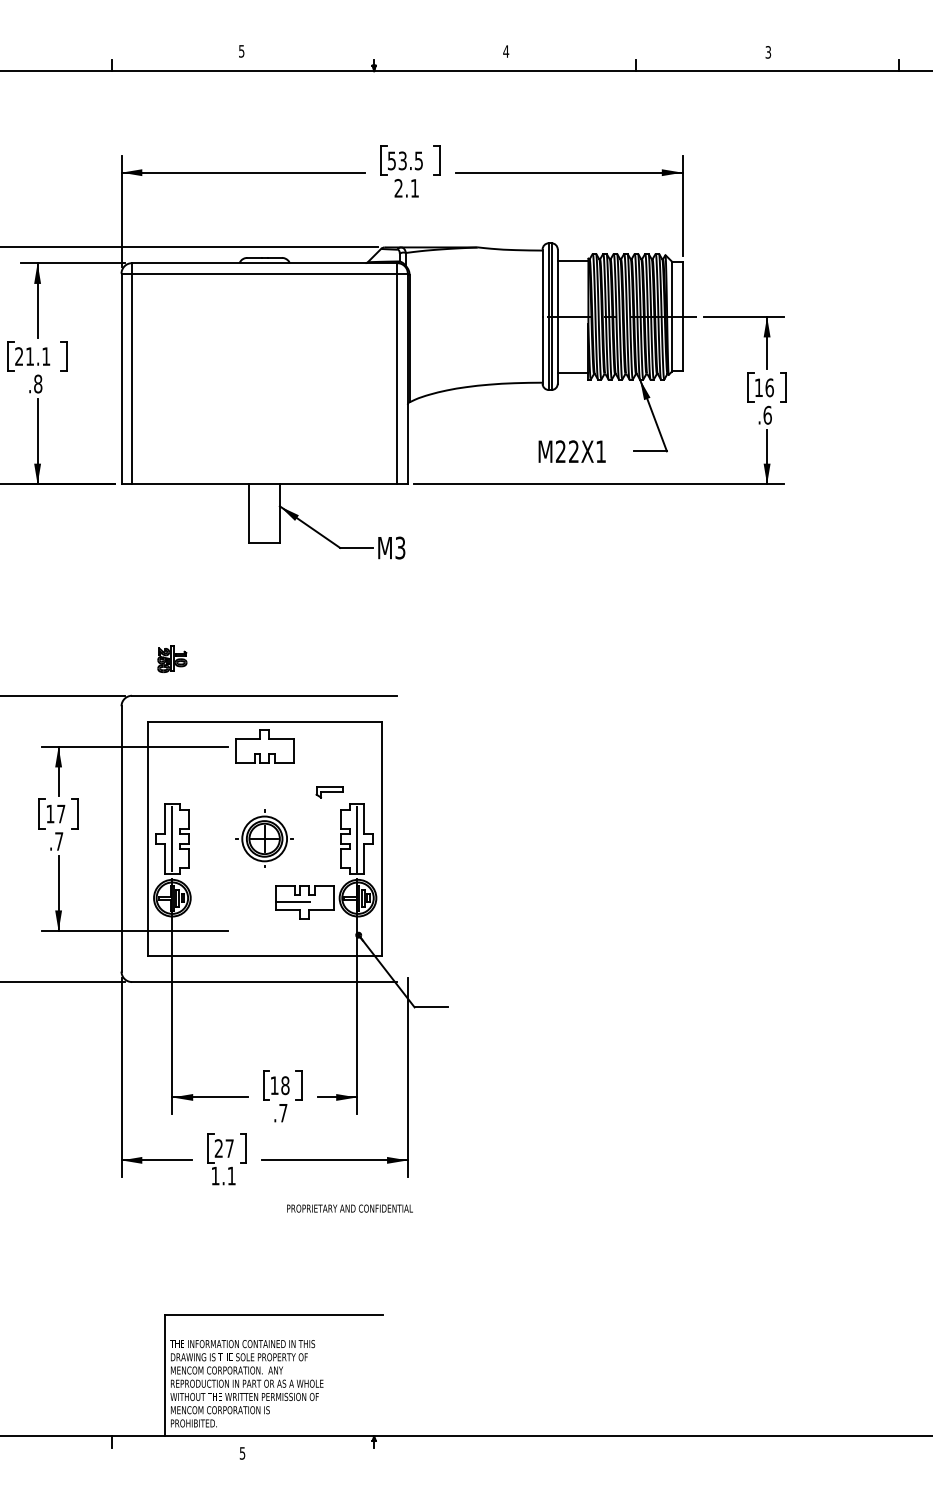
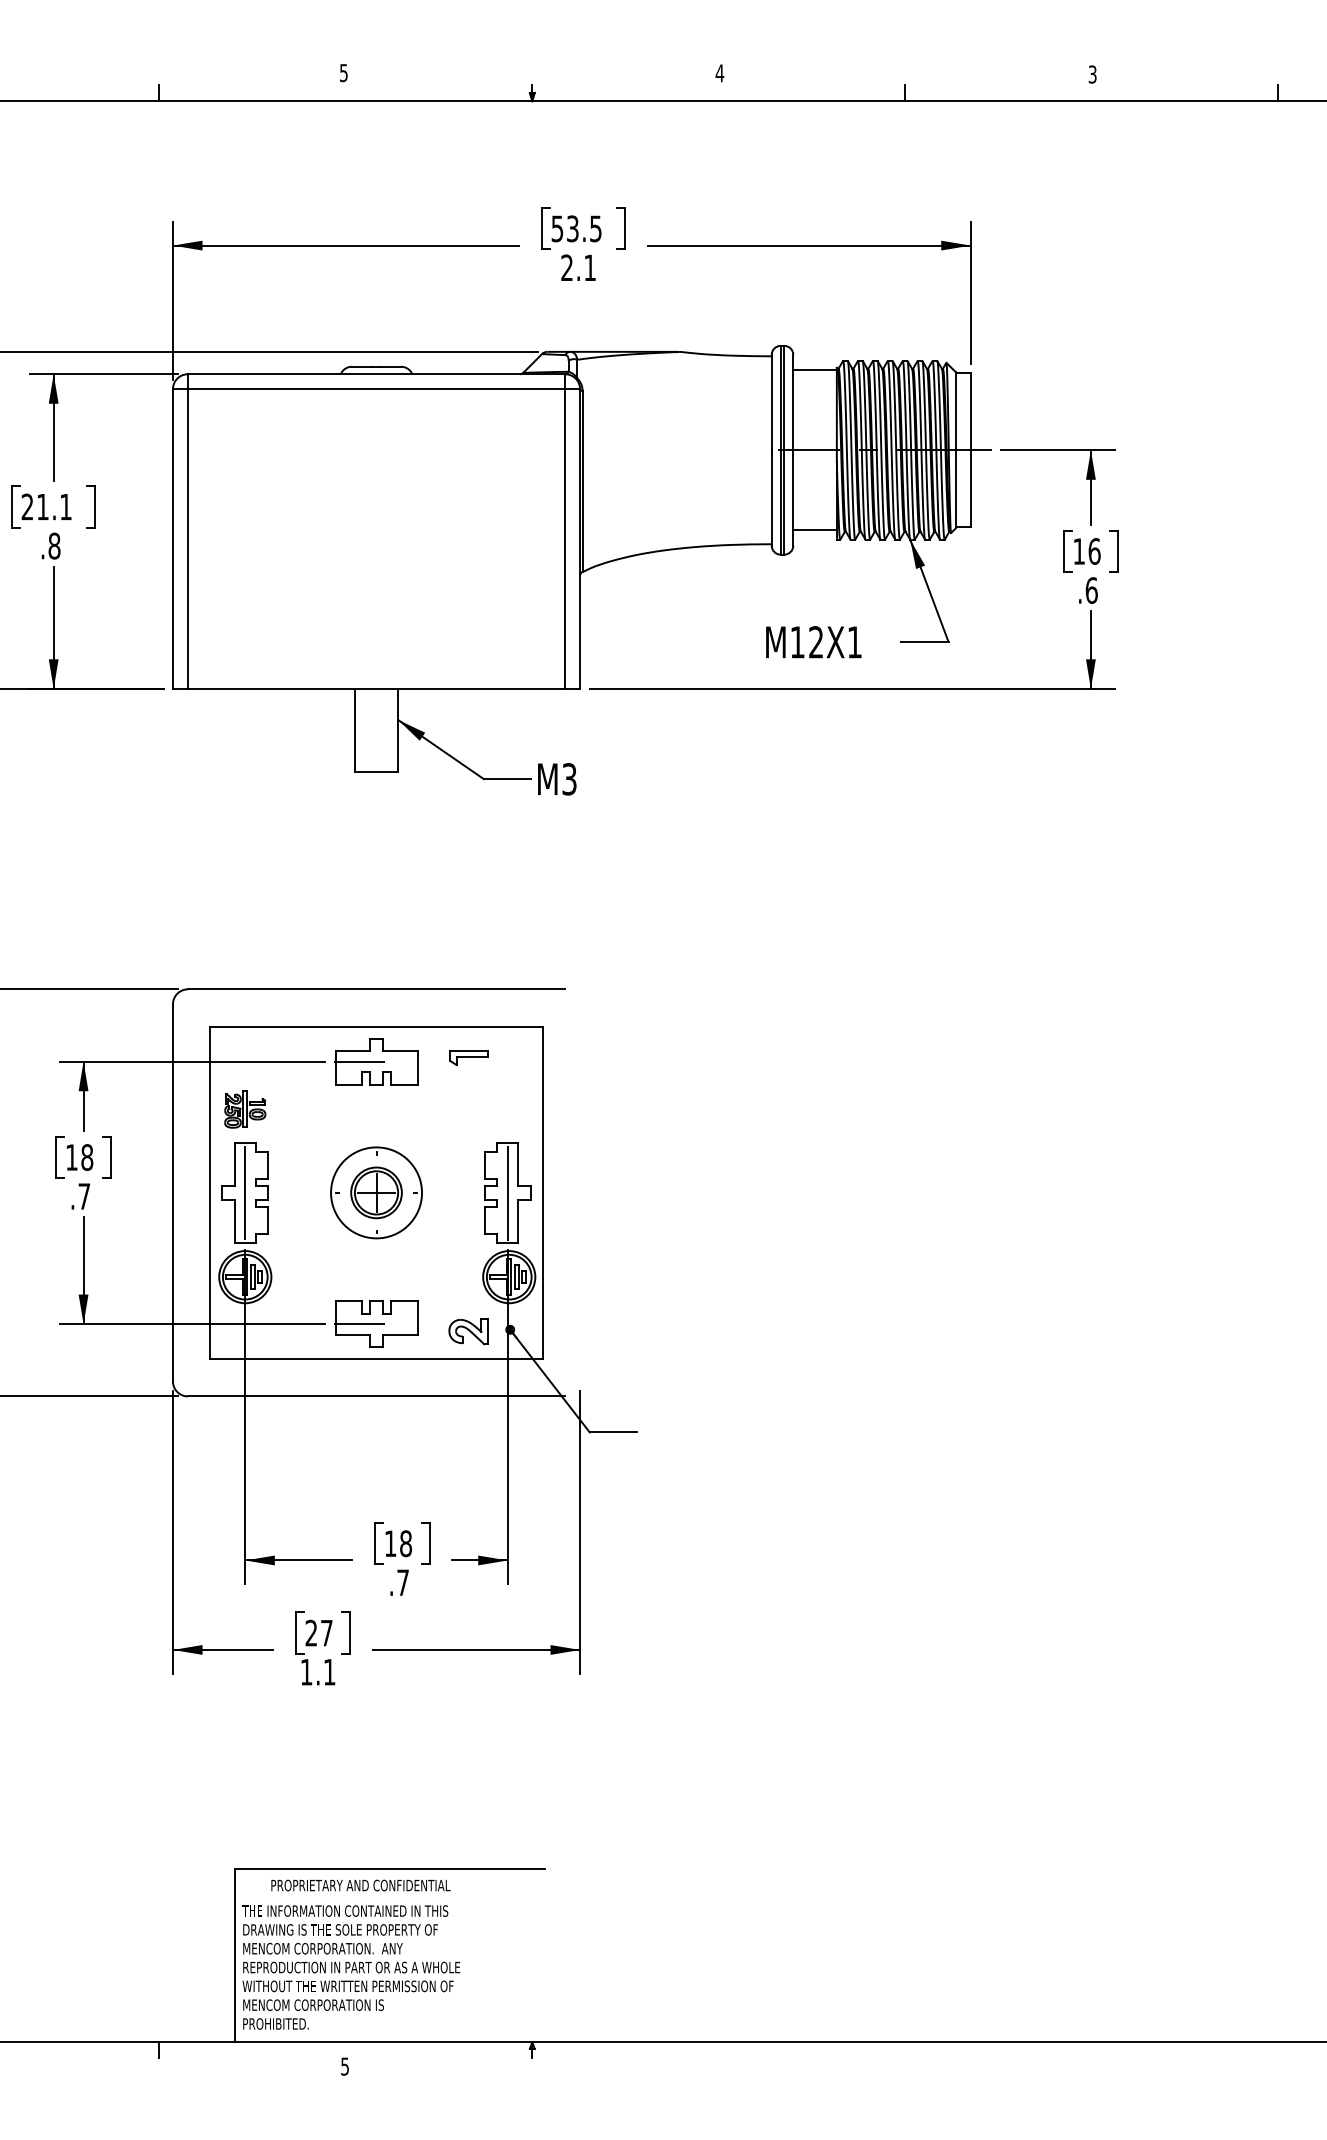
text: (560, 451) -> (797, 642), M22X1 -> M12X1
part: (172, 659) -> (245, 1109), moved
line: (252, 746) -> (359, 1061), added
part: (329, 792) -> (468, 1057), moved
text: (61, 814) -> (87, 1157), 17 -> 18
circle: (264, 838) -> (376, 1192), size x1.43
part: (304, 901) -> (376, 1323), moved
part: (329, 936) -> (468, 1331), added
text: (349, 1208) -> (360, 1885), moved

